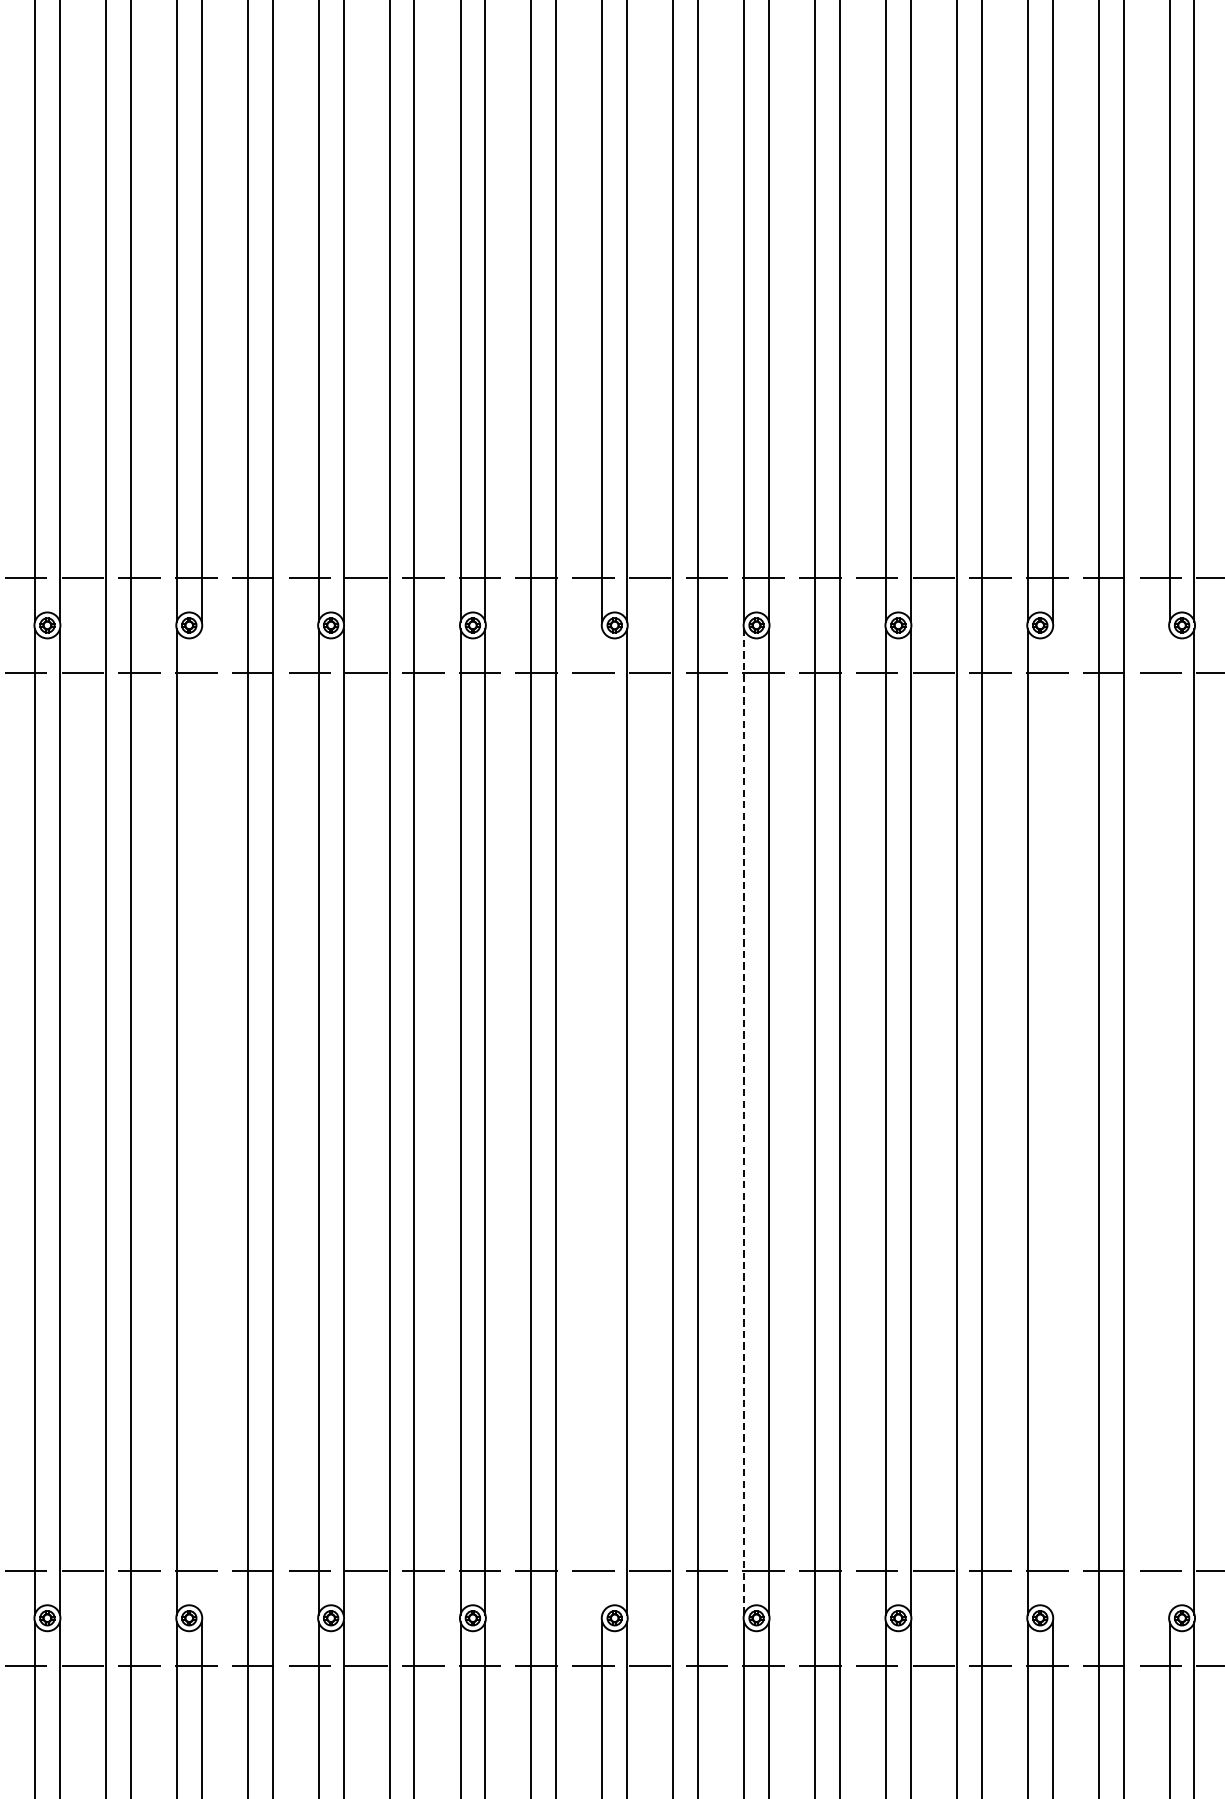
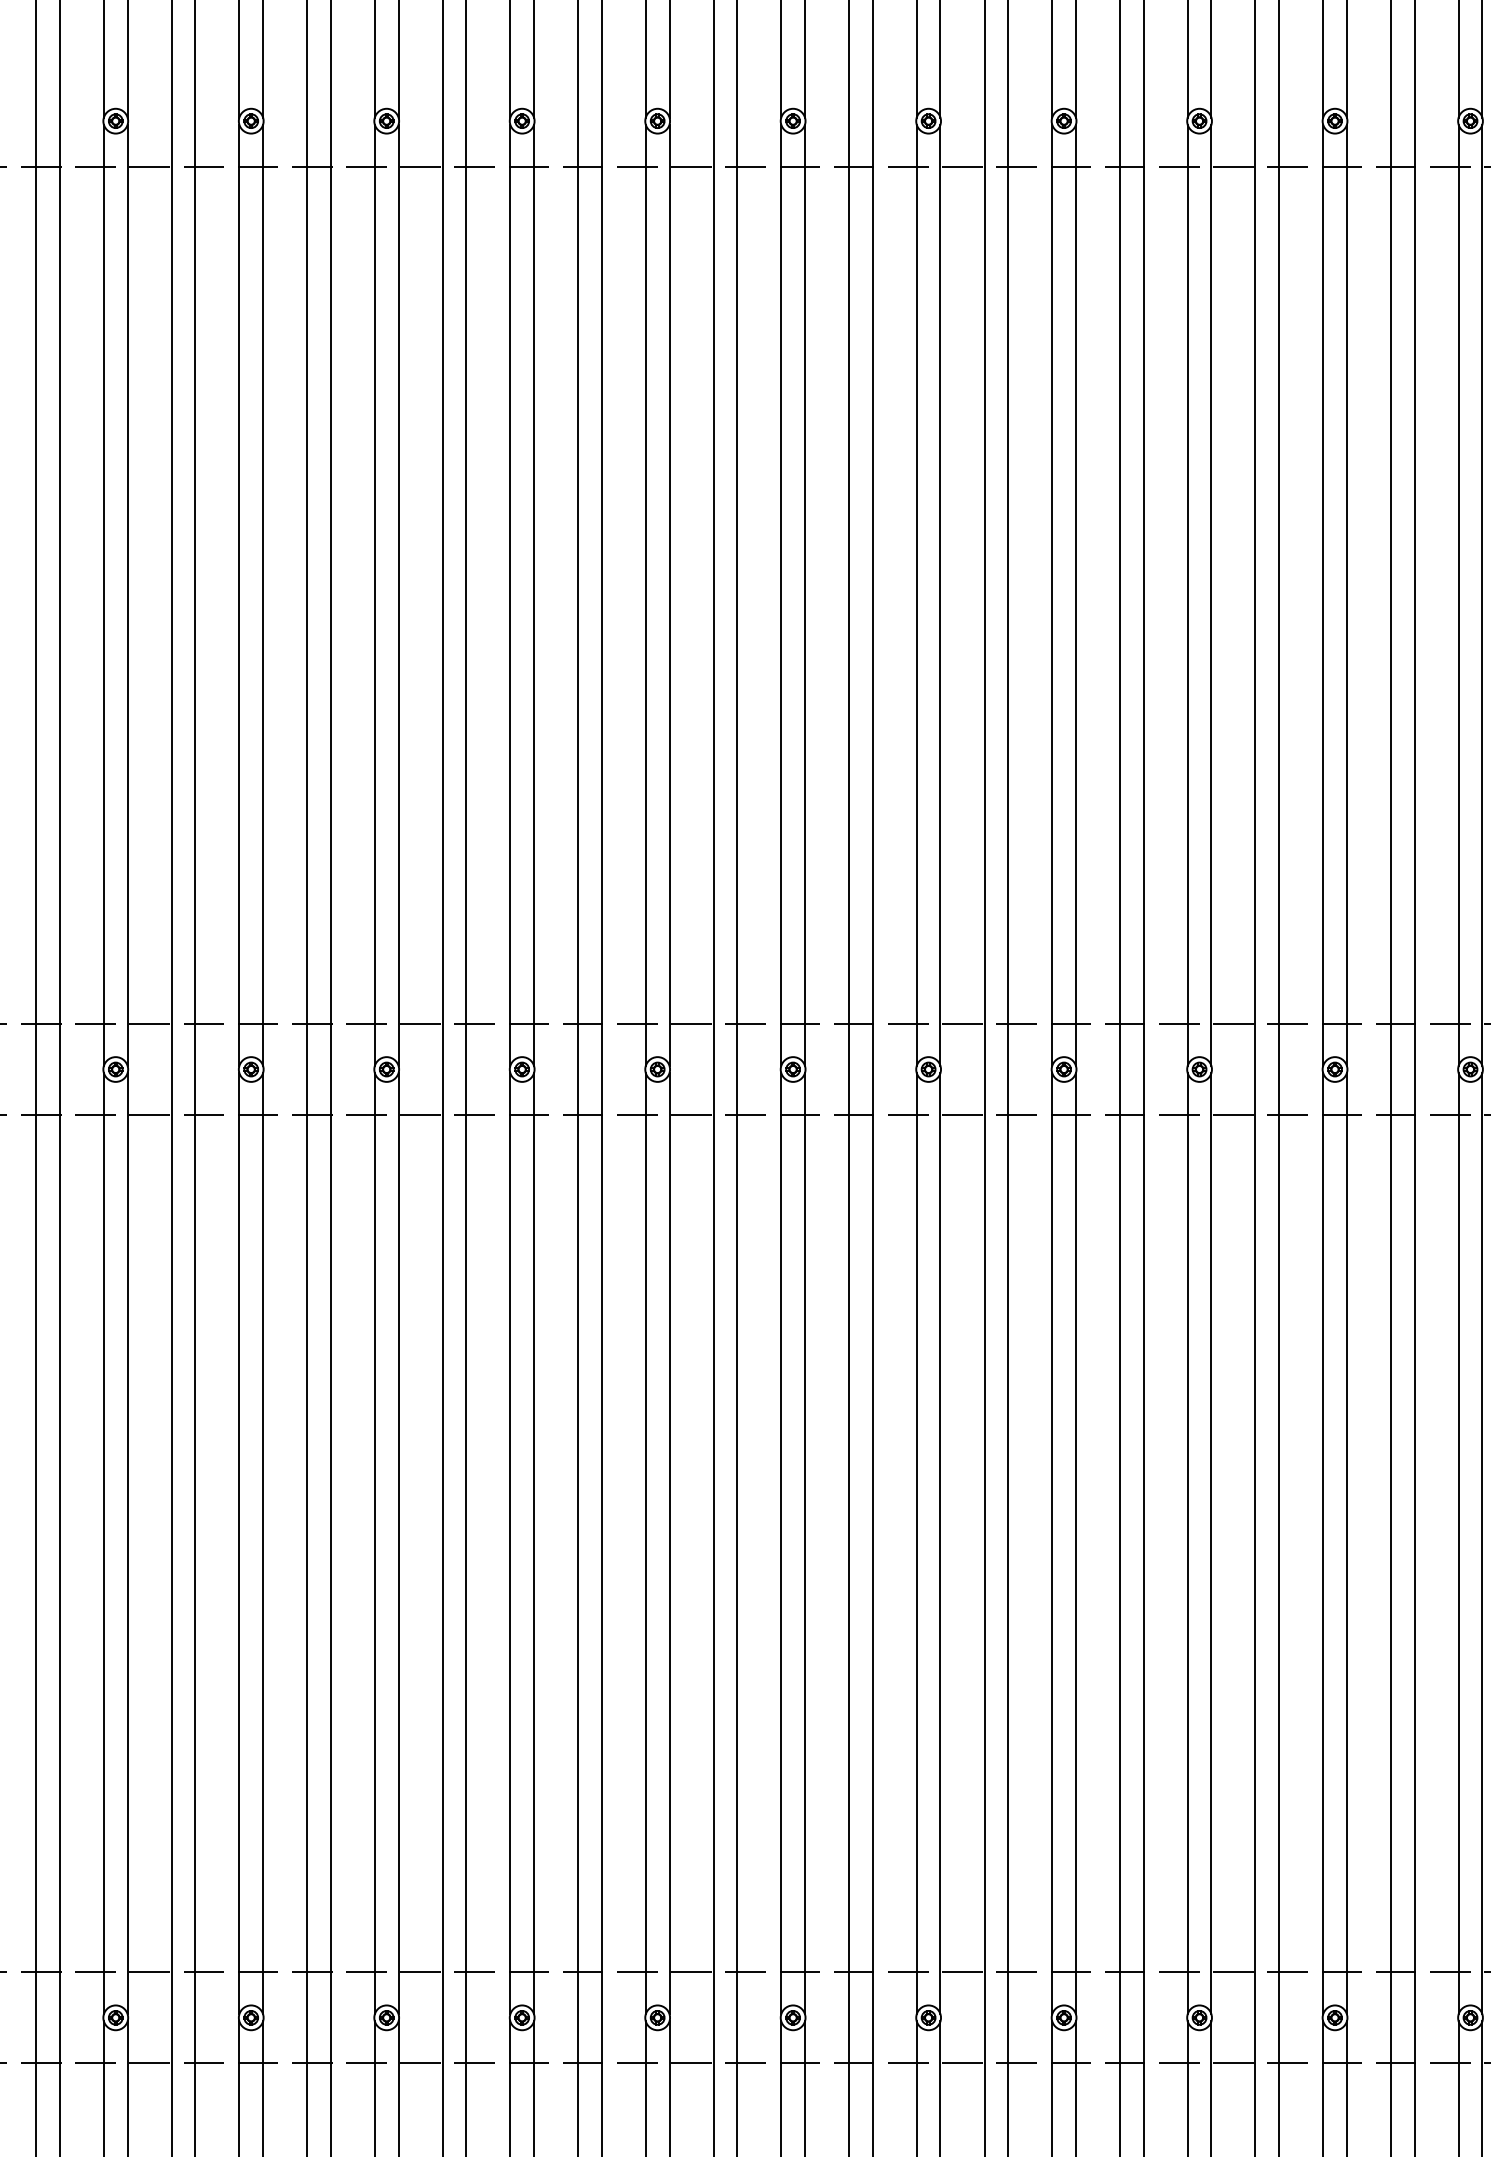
line: (202, 1121) -> (263, 1543), added
line: (602, 1121) -> (645, 1543), added
line: (744, 1121) -> (781, 1543), dashed -> solid
line: (1052, 1121) -> (1075, 1543), added
line: (1169, 1121) -> (1187, 1543), added

